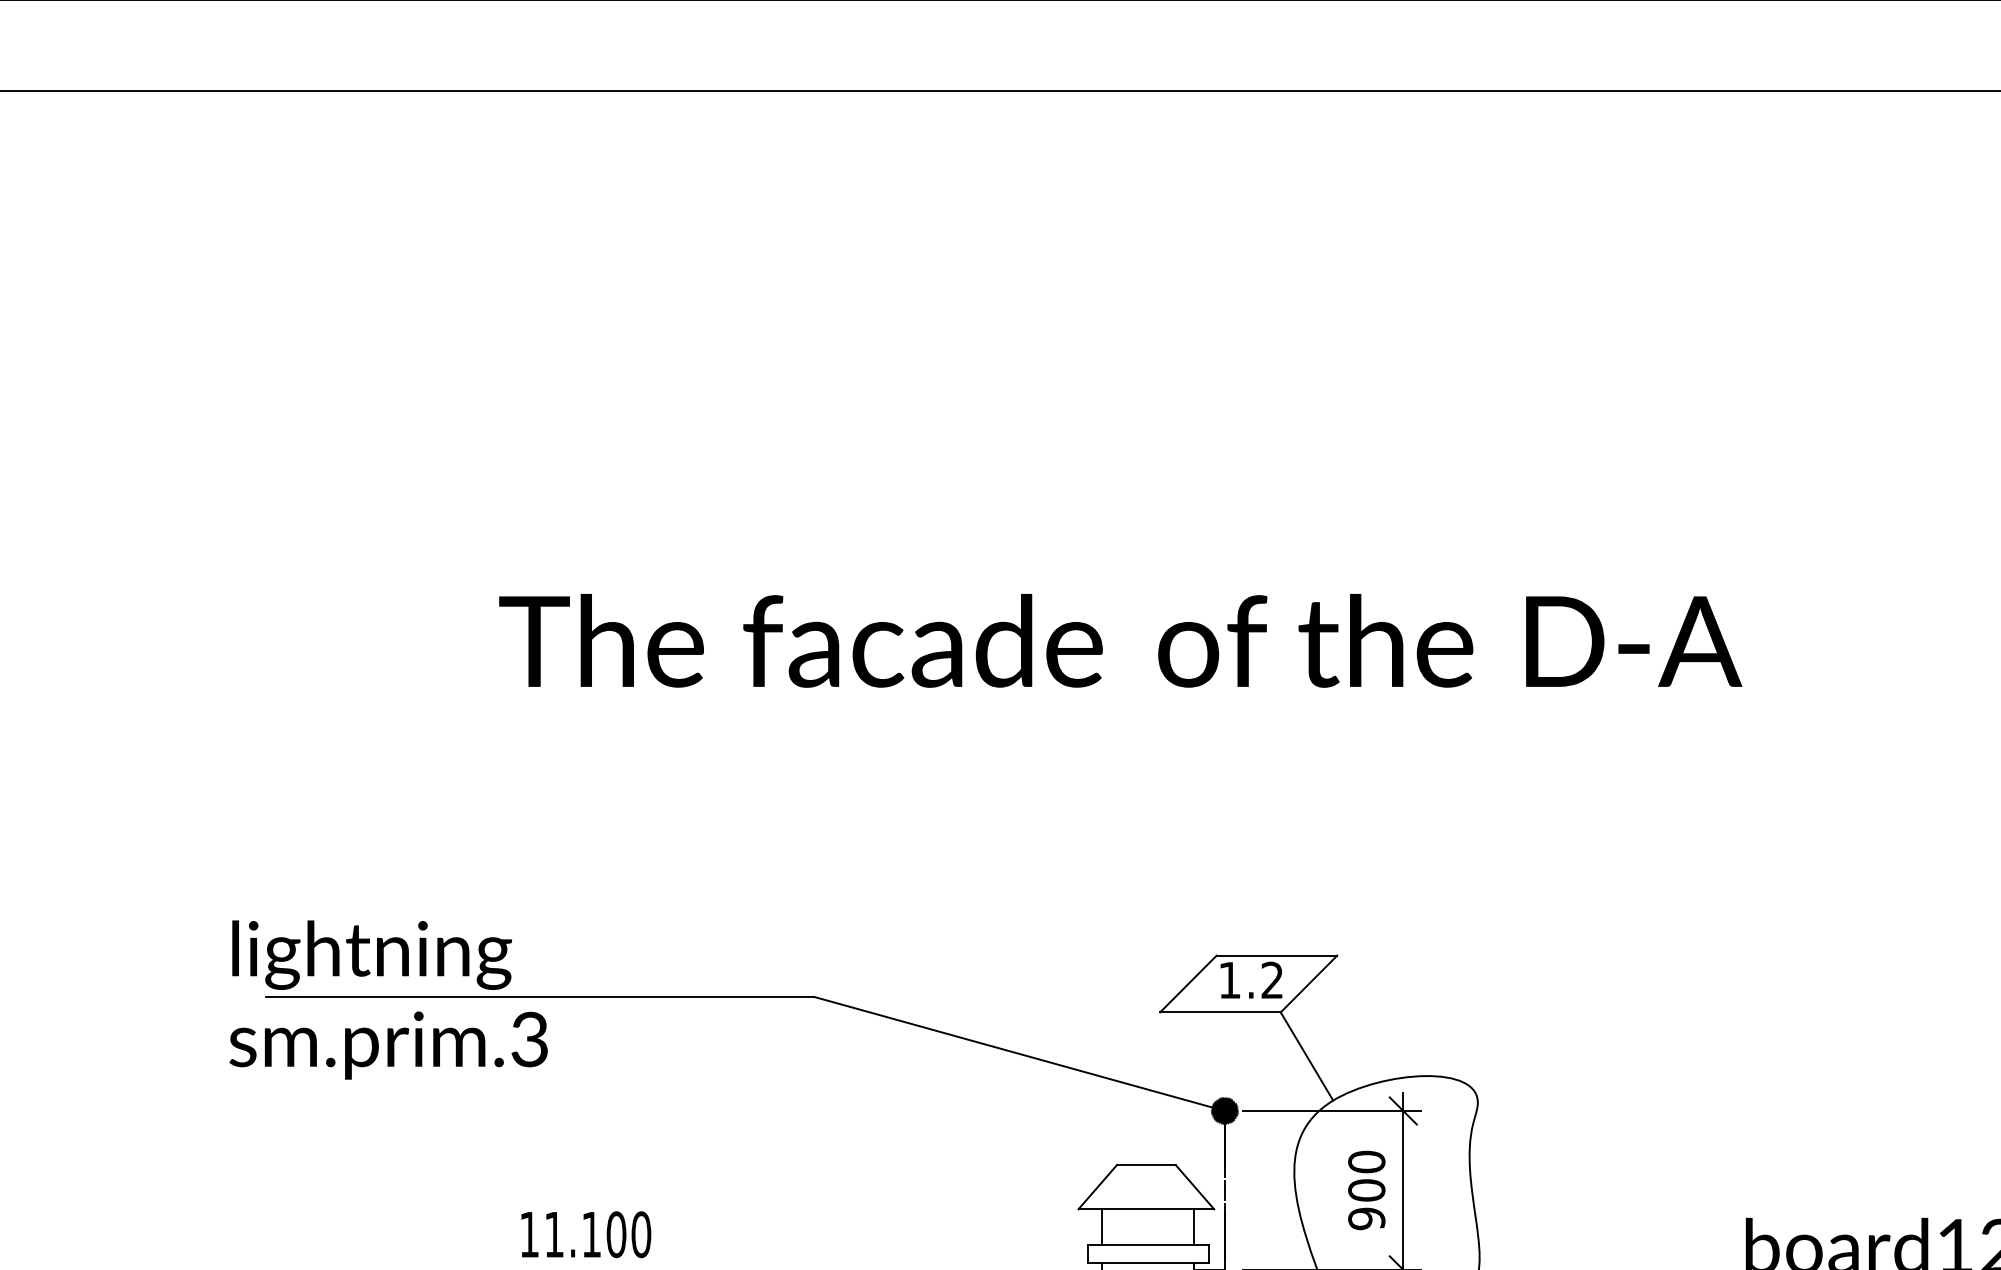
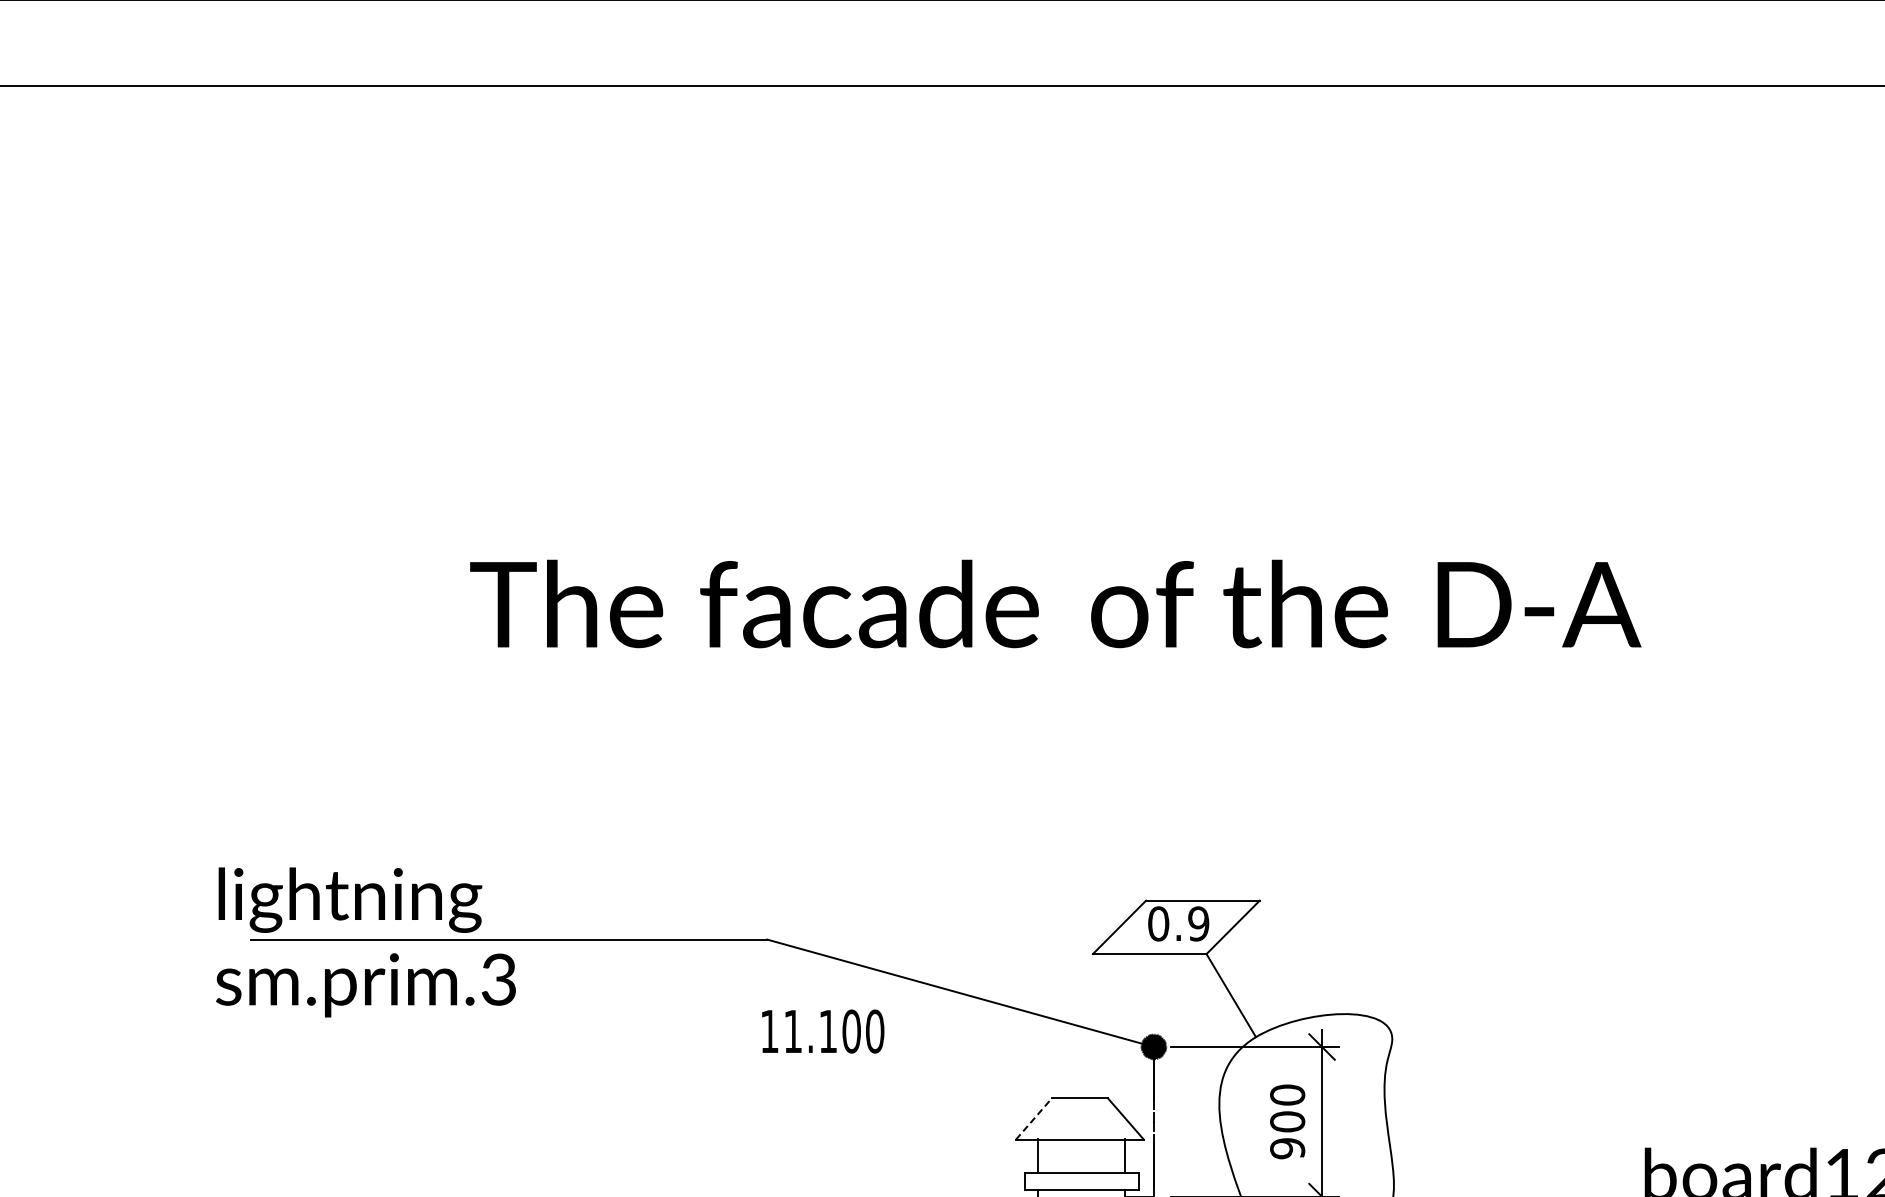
text: (1250, 979) -> (1178, 923), 1.2 -> 0.9
line: (1098, 1186) -> (1034, 1118), solid -> dashed
text: (586, 1234) -> (823, 1031), moved

